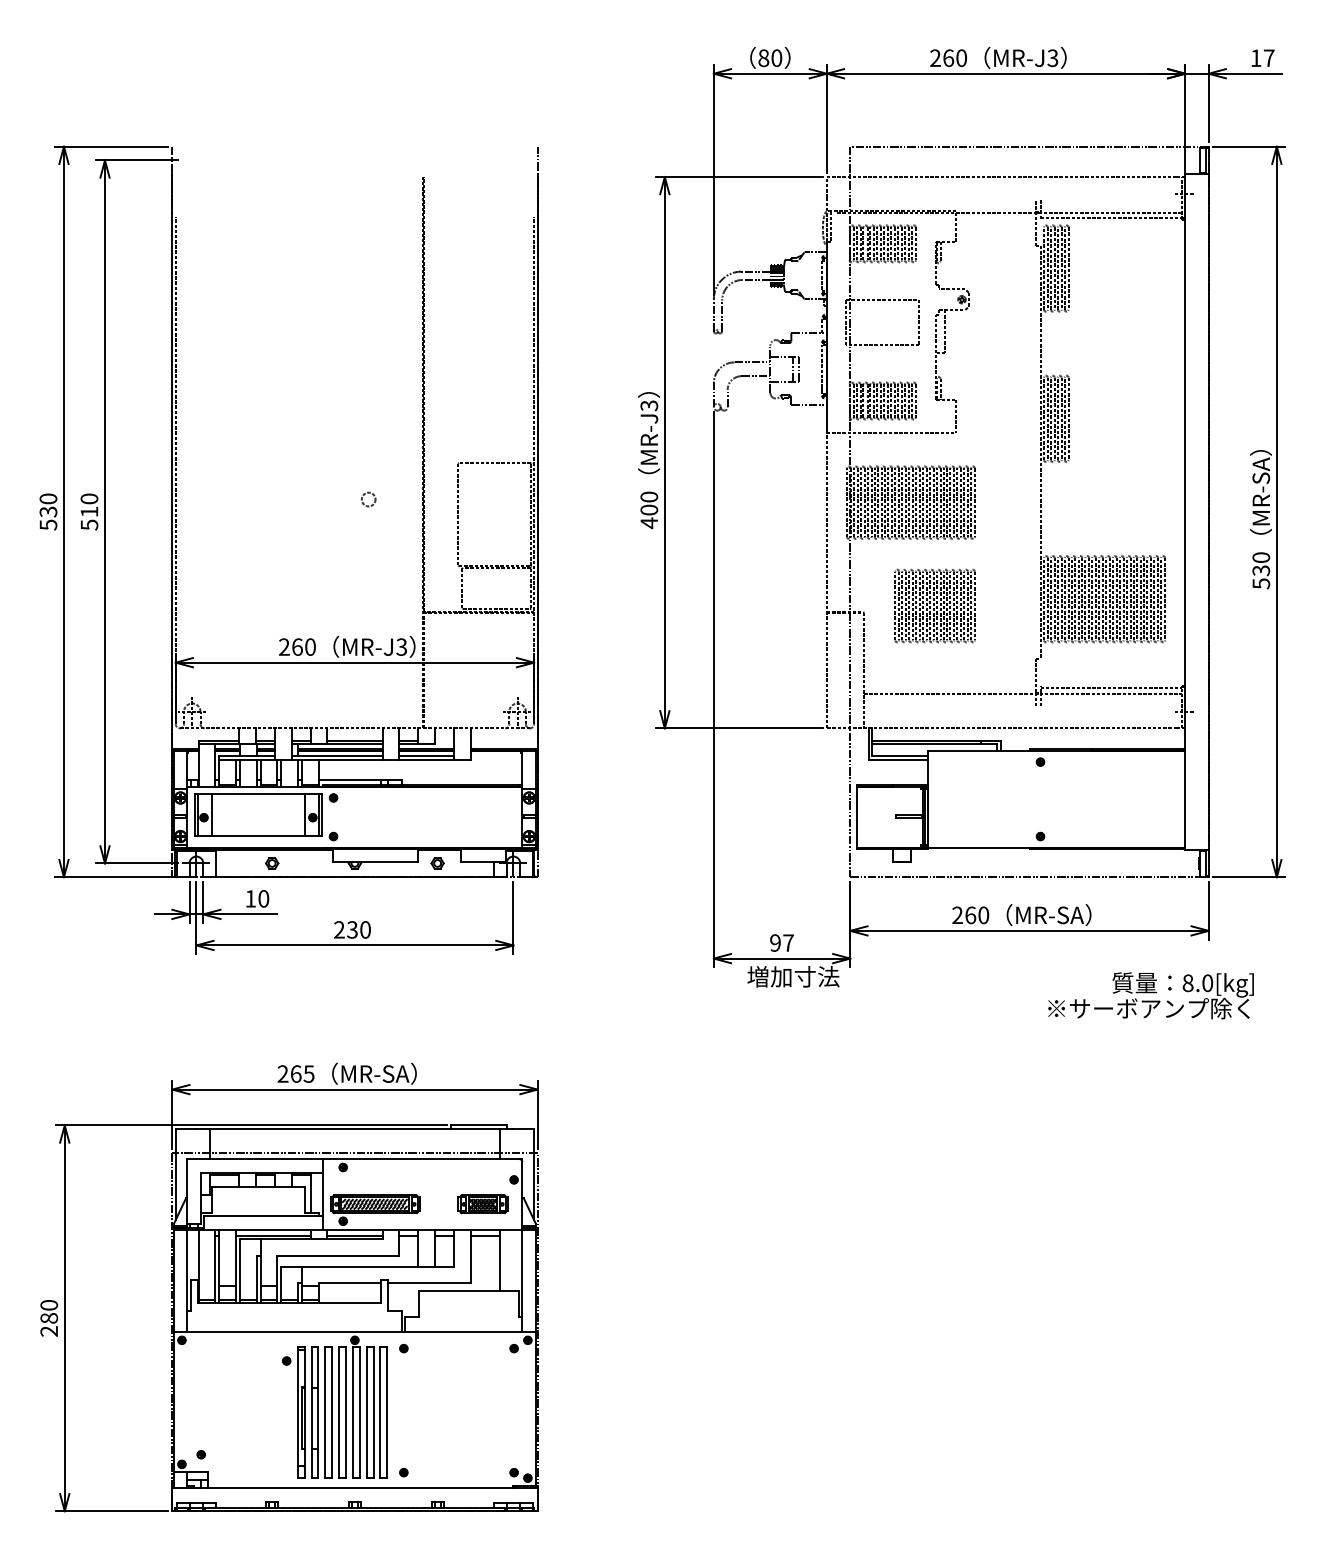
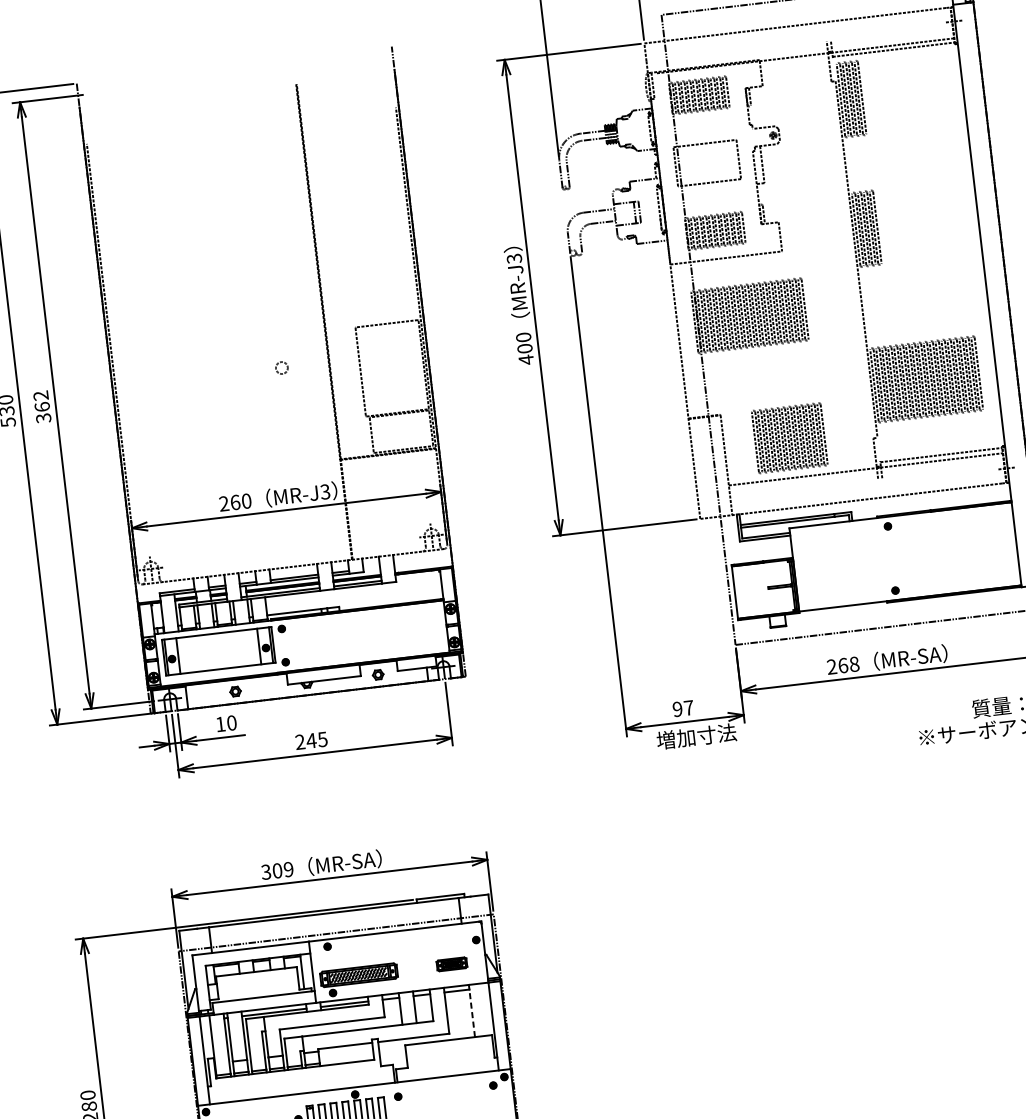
text: (89, 511) -> (42, 406), 510 -> 362
part: (934, 605) -> (789, 437), moved
text: (983, 915) -> (854, 664), 260 -> 268
text: (358, 929) -> (316, 739), 230 -> 245
text: (295, 1073) -> (276, 870), 265 -> 309
part: (482, 1204) -> (451, 964), size x0.7
line: (499, 1263) -> (472, 1013), solid -> dashed

